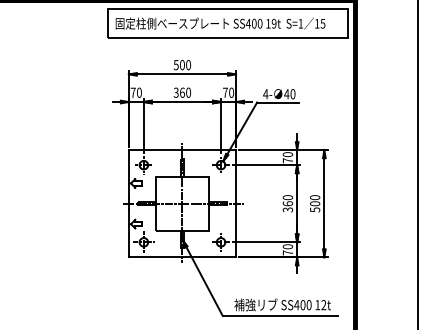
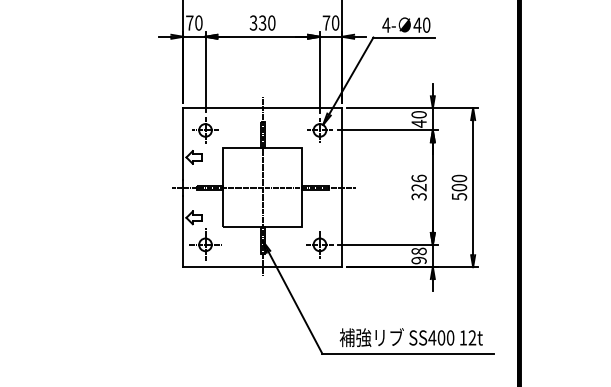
text: (181, 92) -> (261, 22), 360 -> 330
text: (287, 160) -> (418, 123), 70 -> 40
text: (287, 200) -> (418, 182), 360 -> 326
text: (287, 249) -> (418, 255), 70 -> 98

